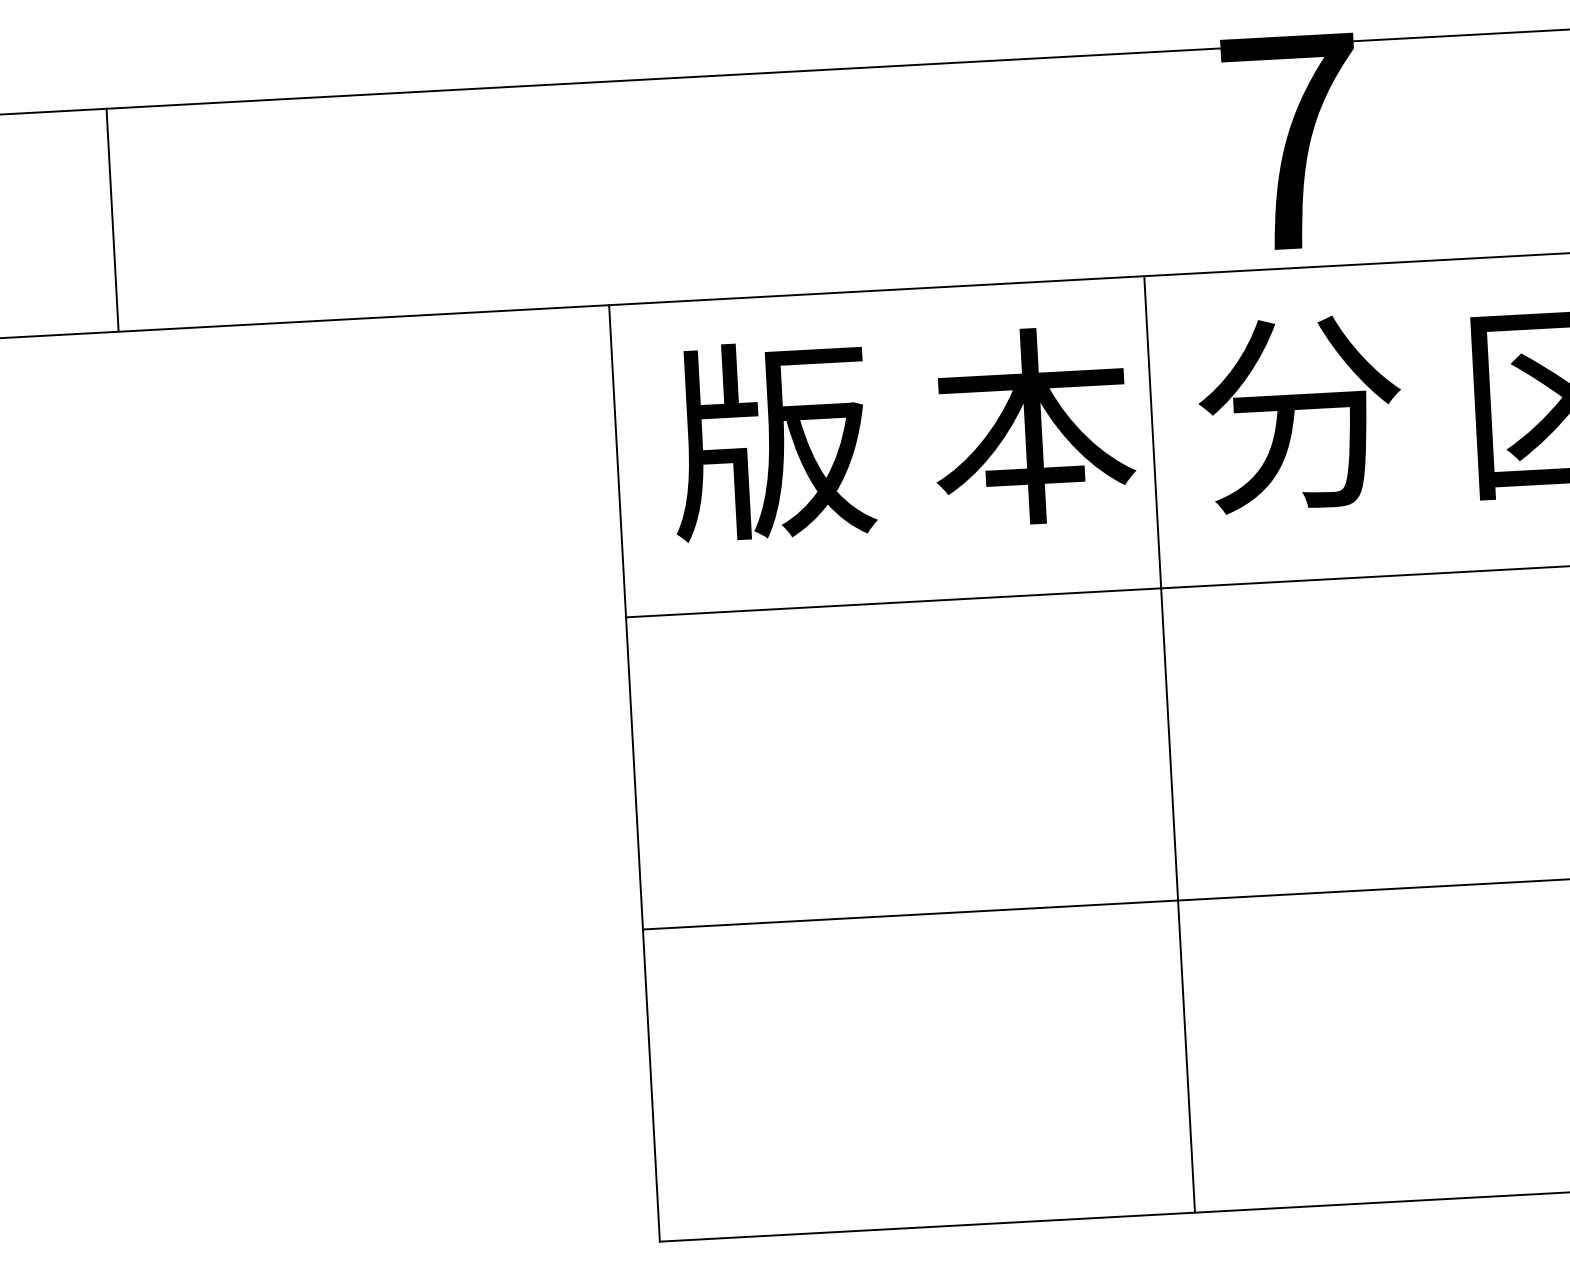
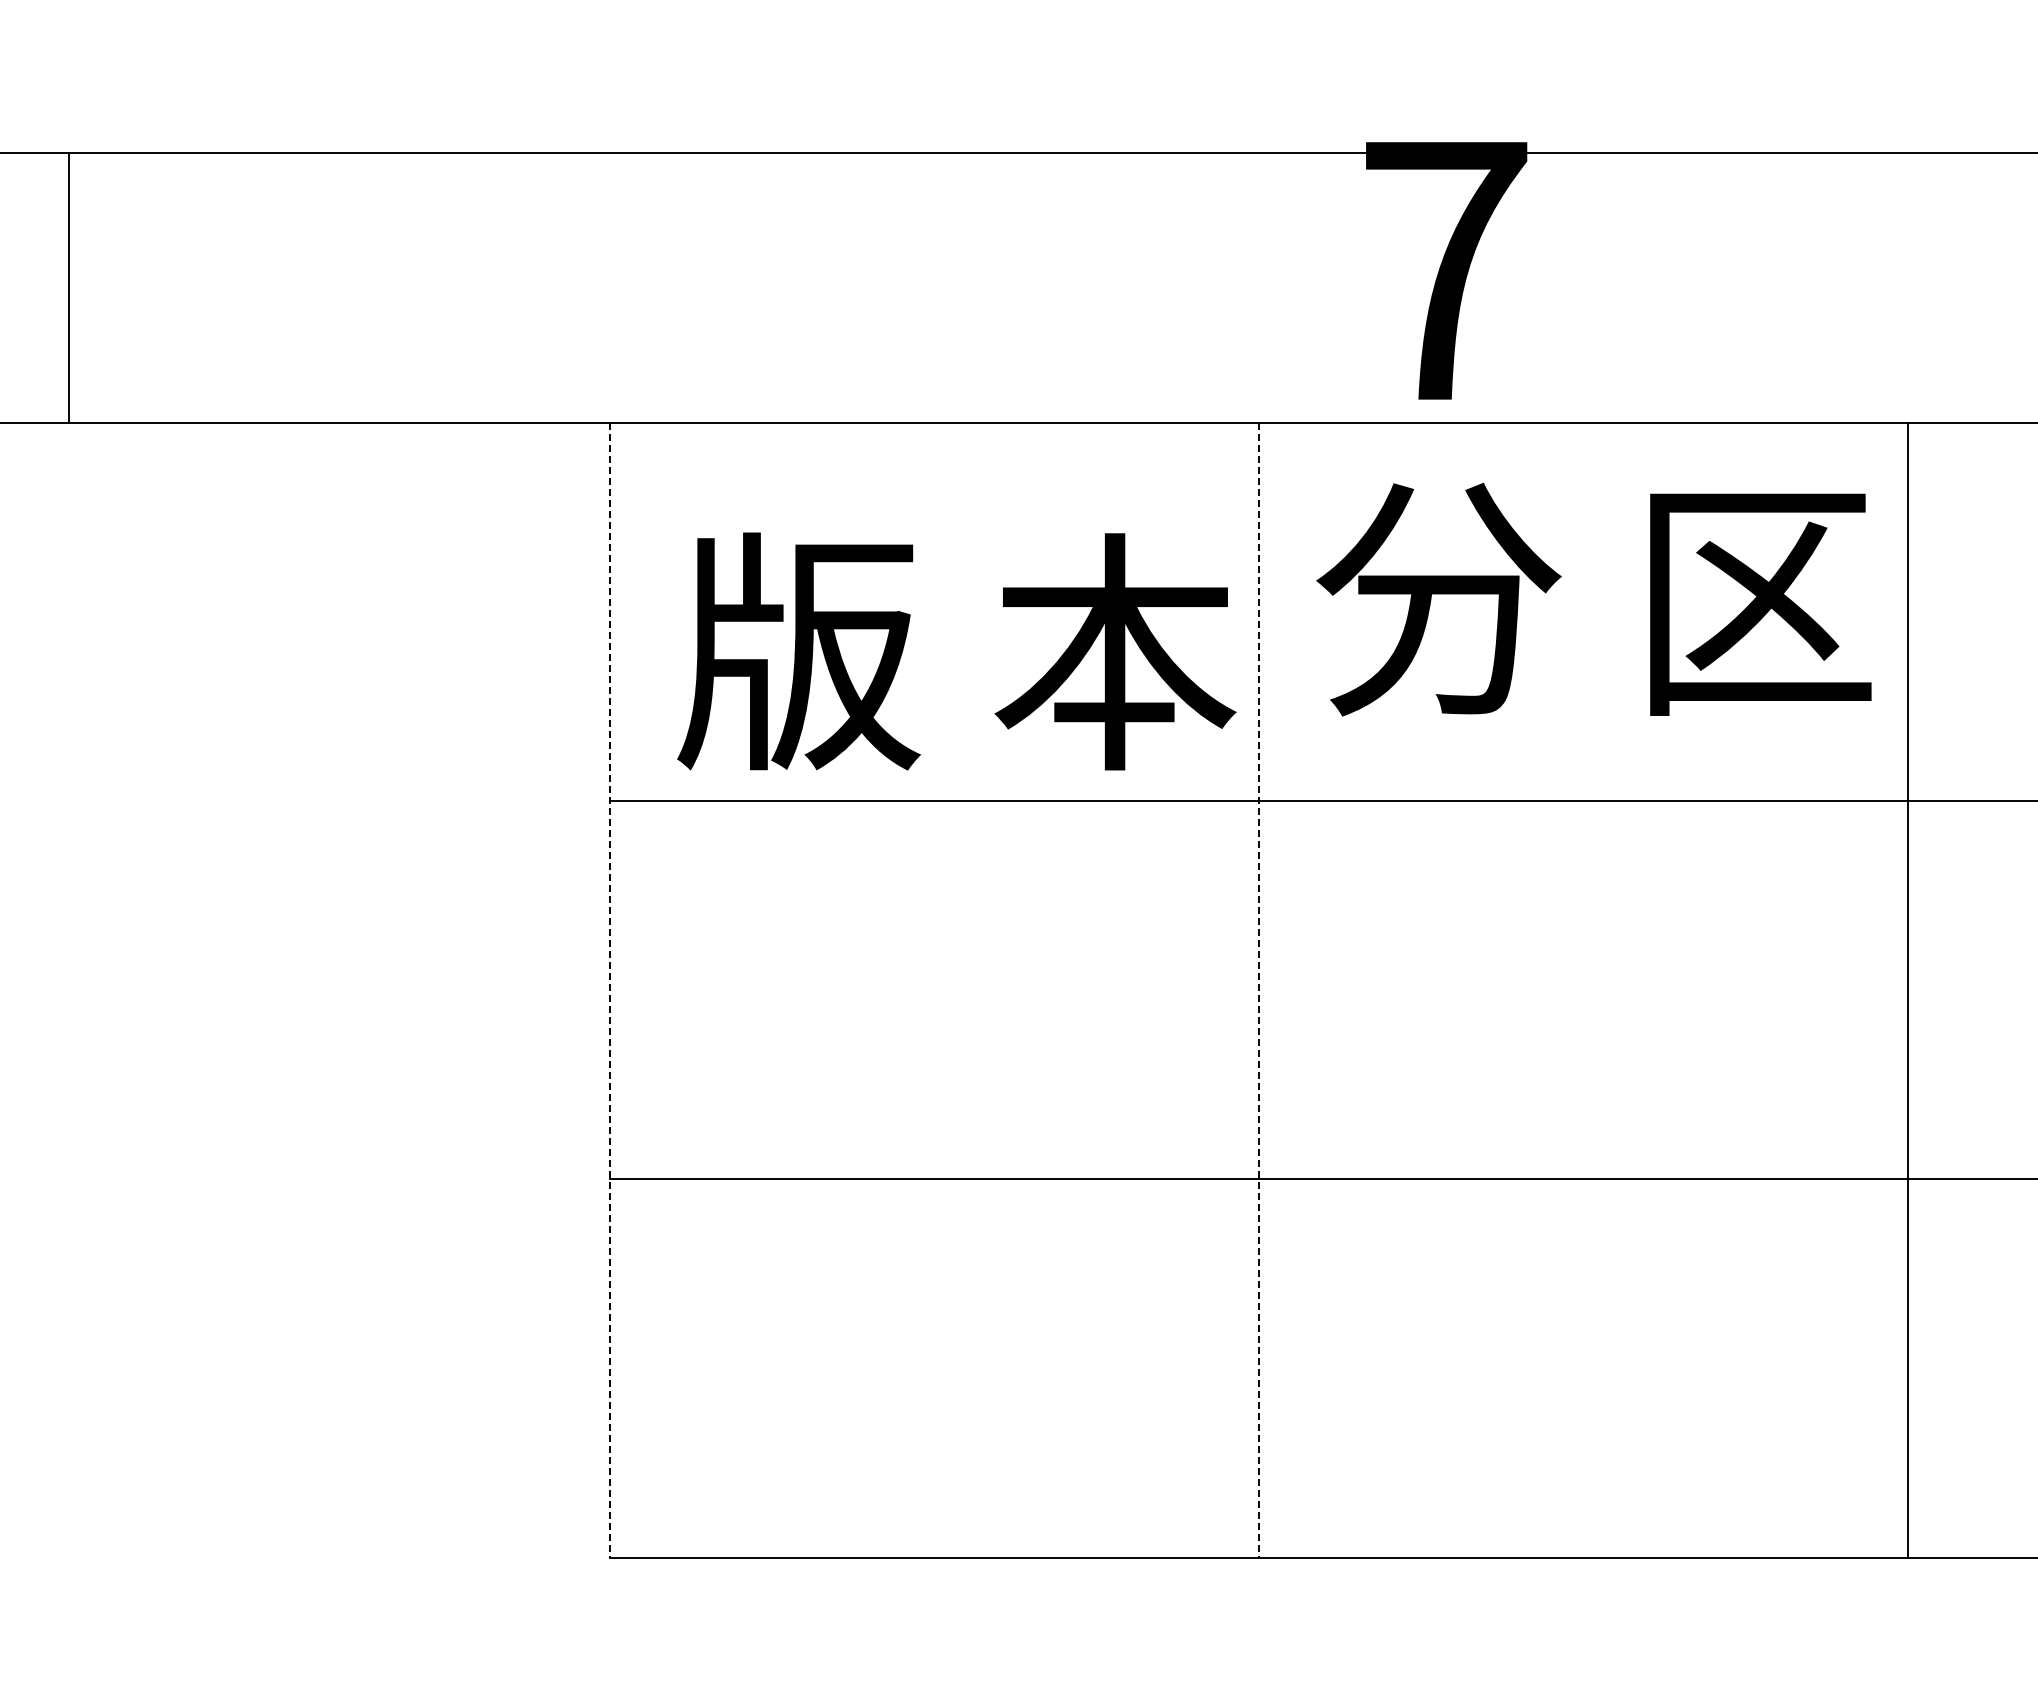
line: (112, 220) -> (68, 287), moved
text: (902, 433) -> (956, 651), moved
line: (1170, 744) -> (1259, 990), solid -> dashed
line: (634, 773) -> (610, 990), solid -> dashed

